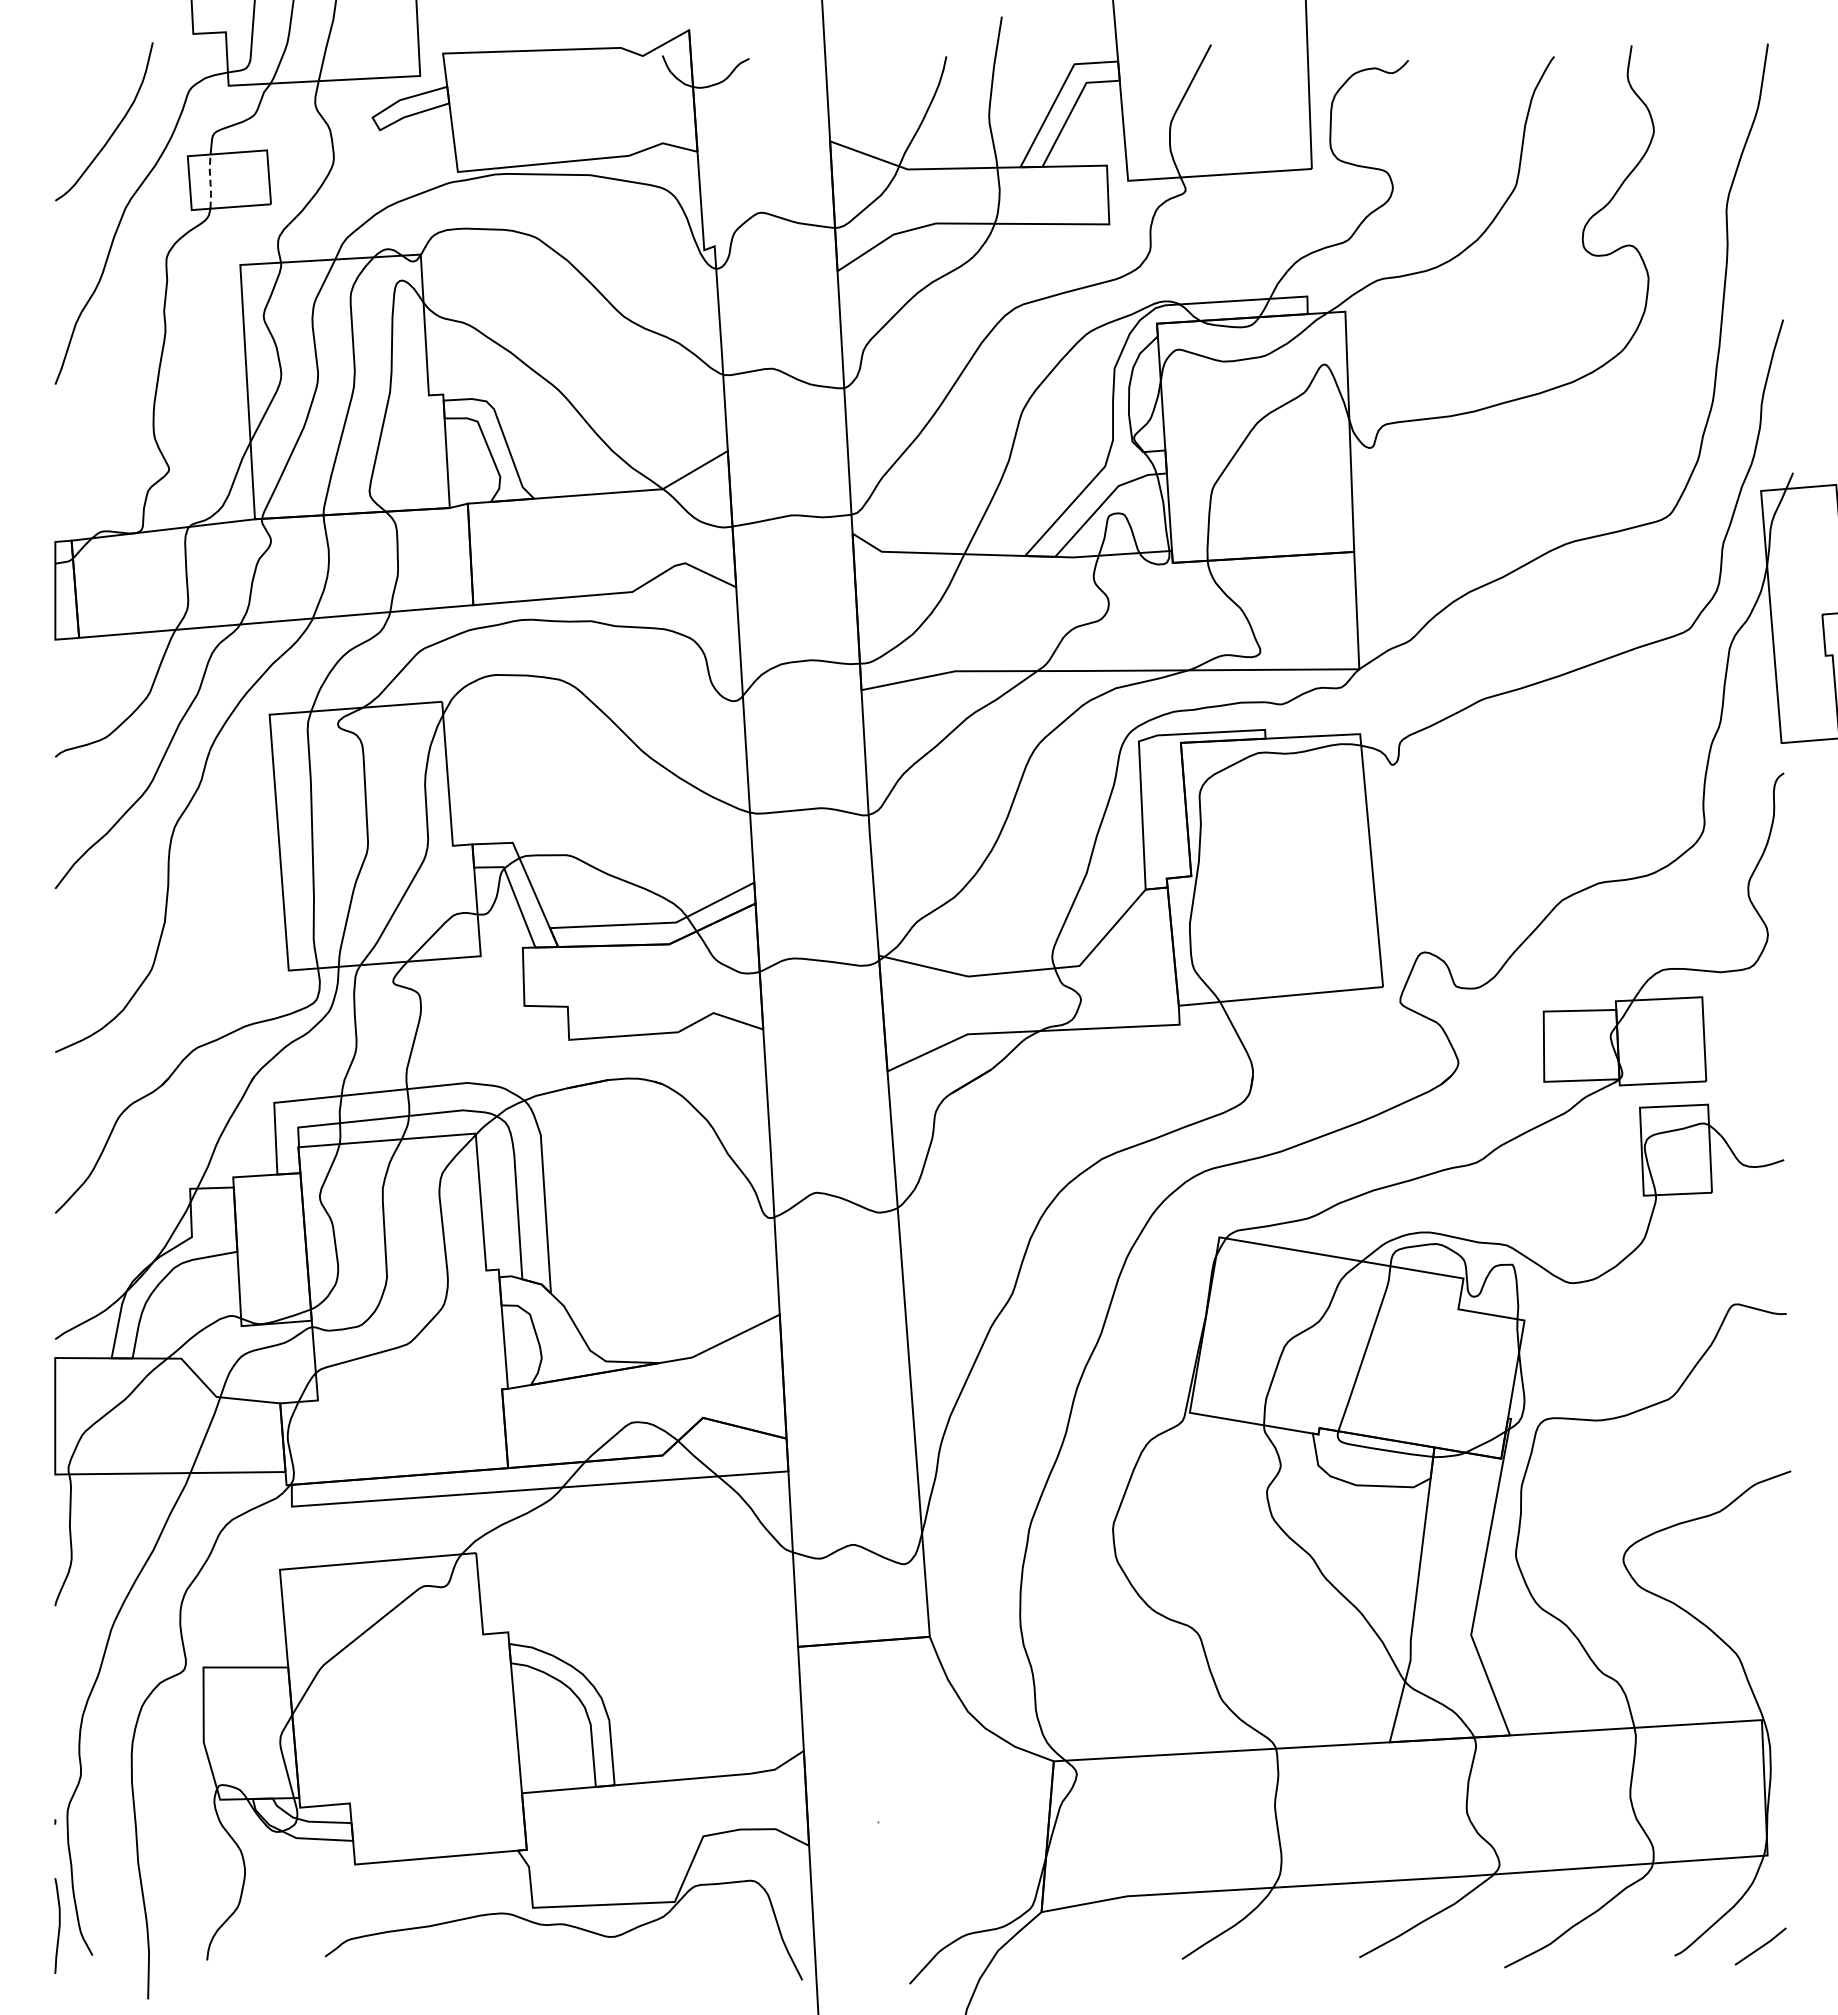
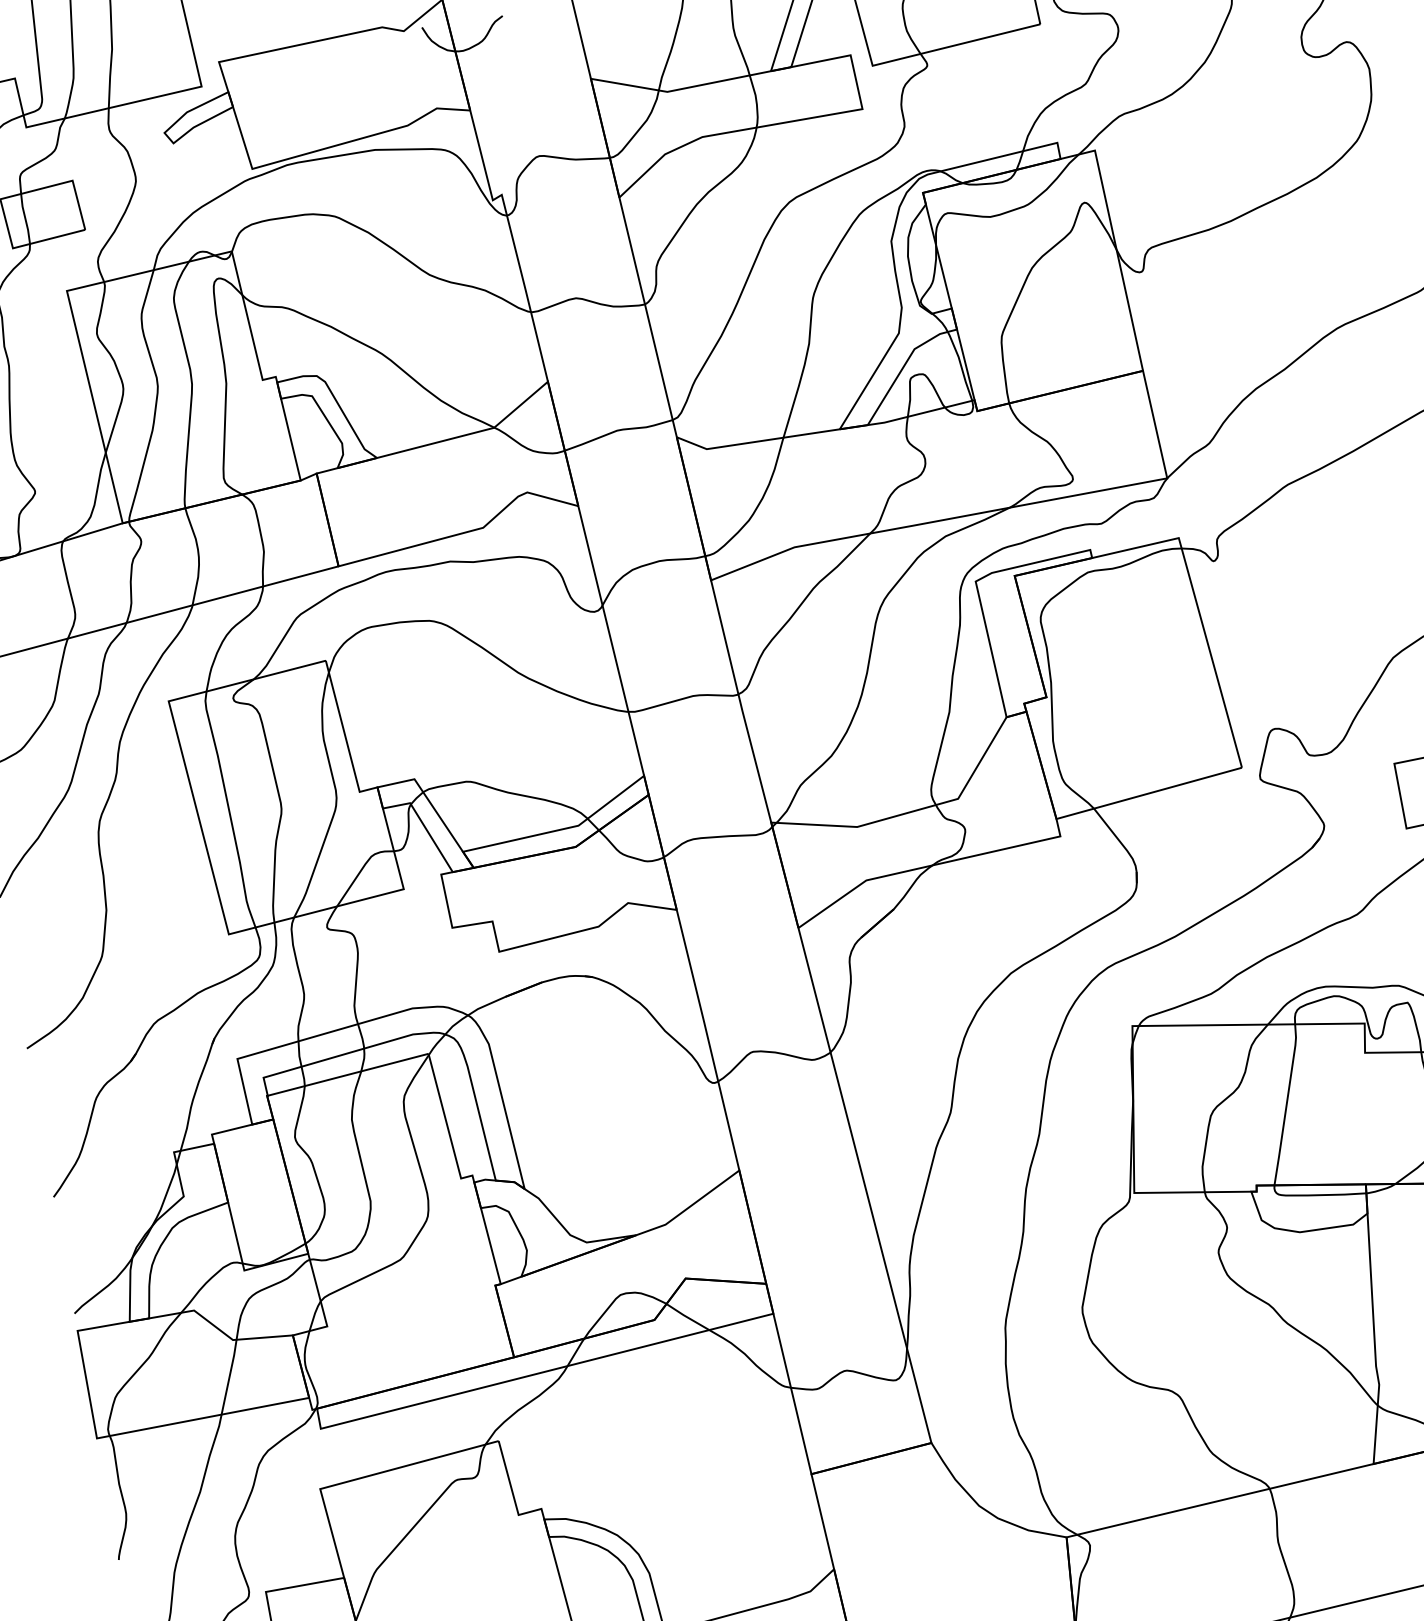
line: (210, 181) -> (25, 218), dashed -> solid

